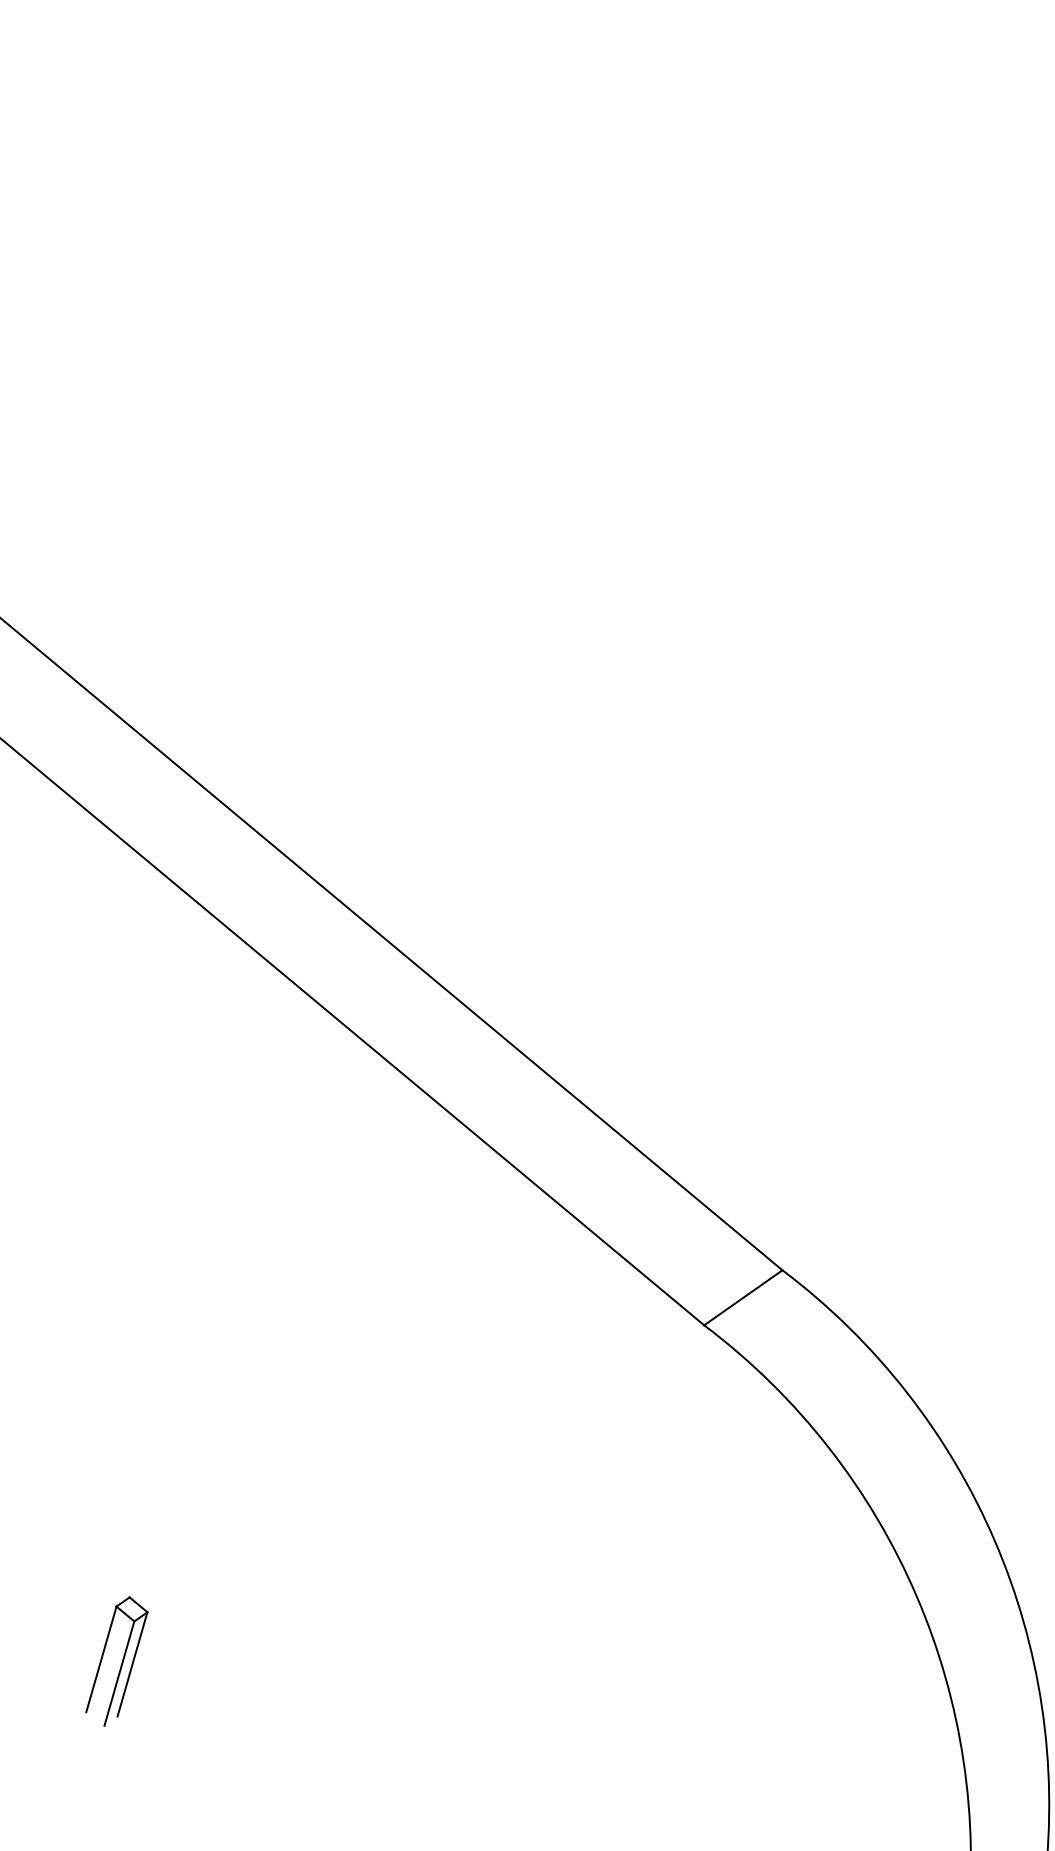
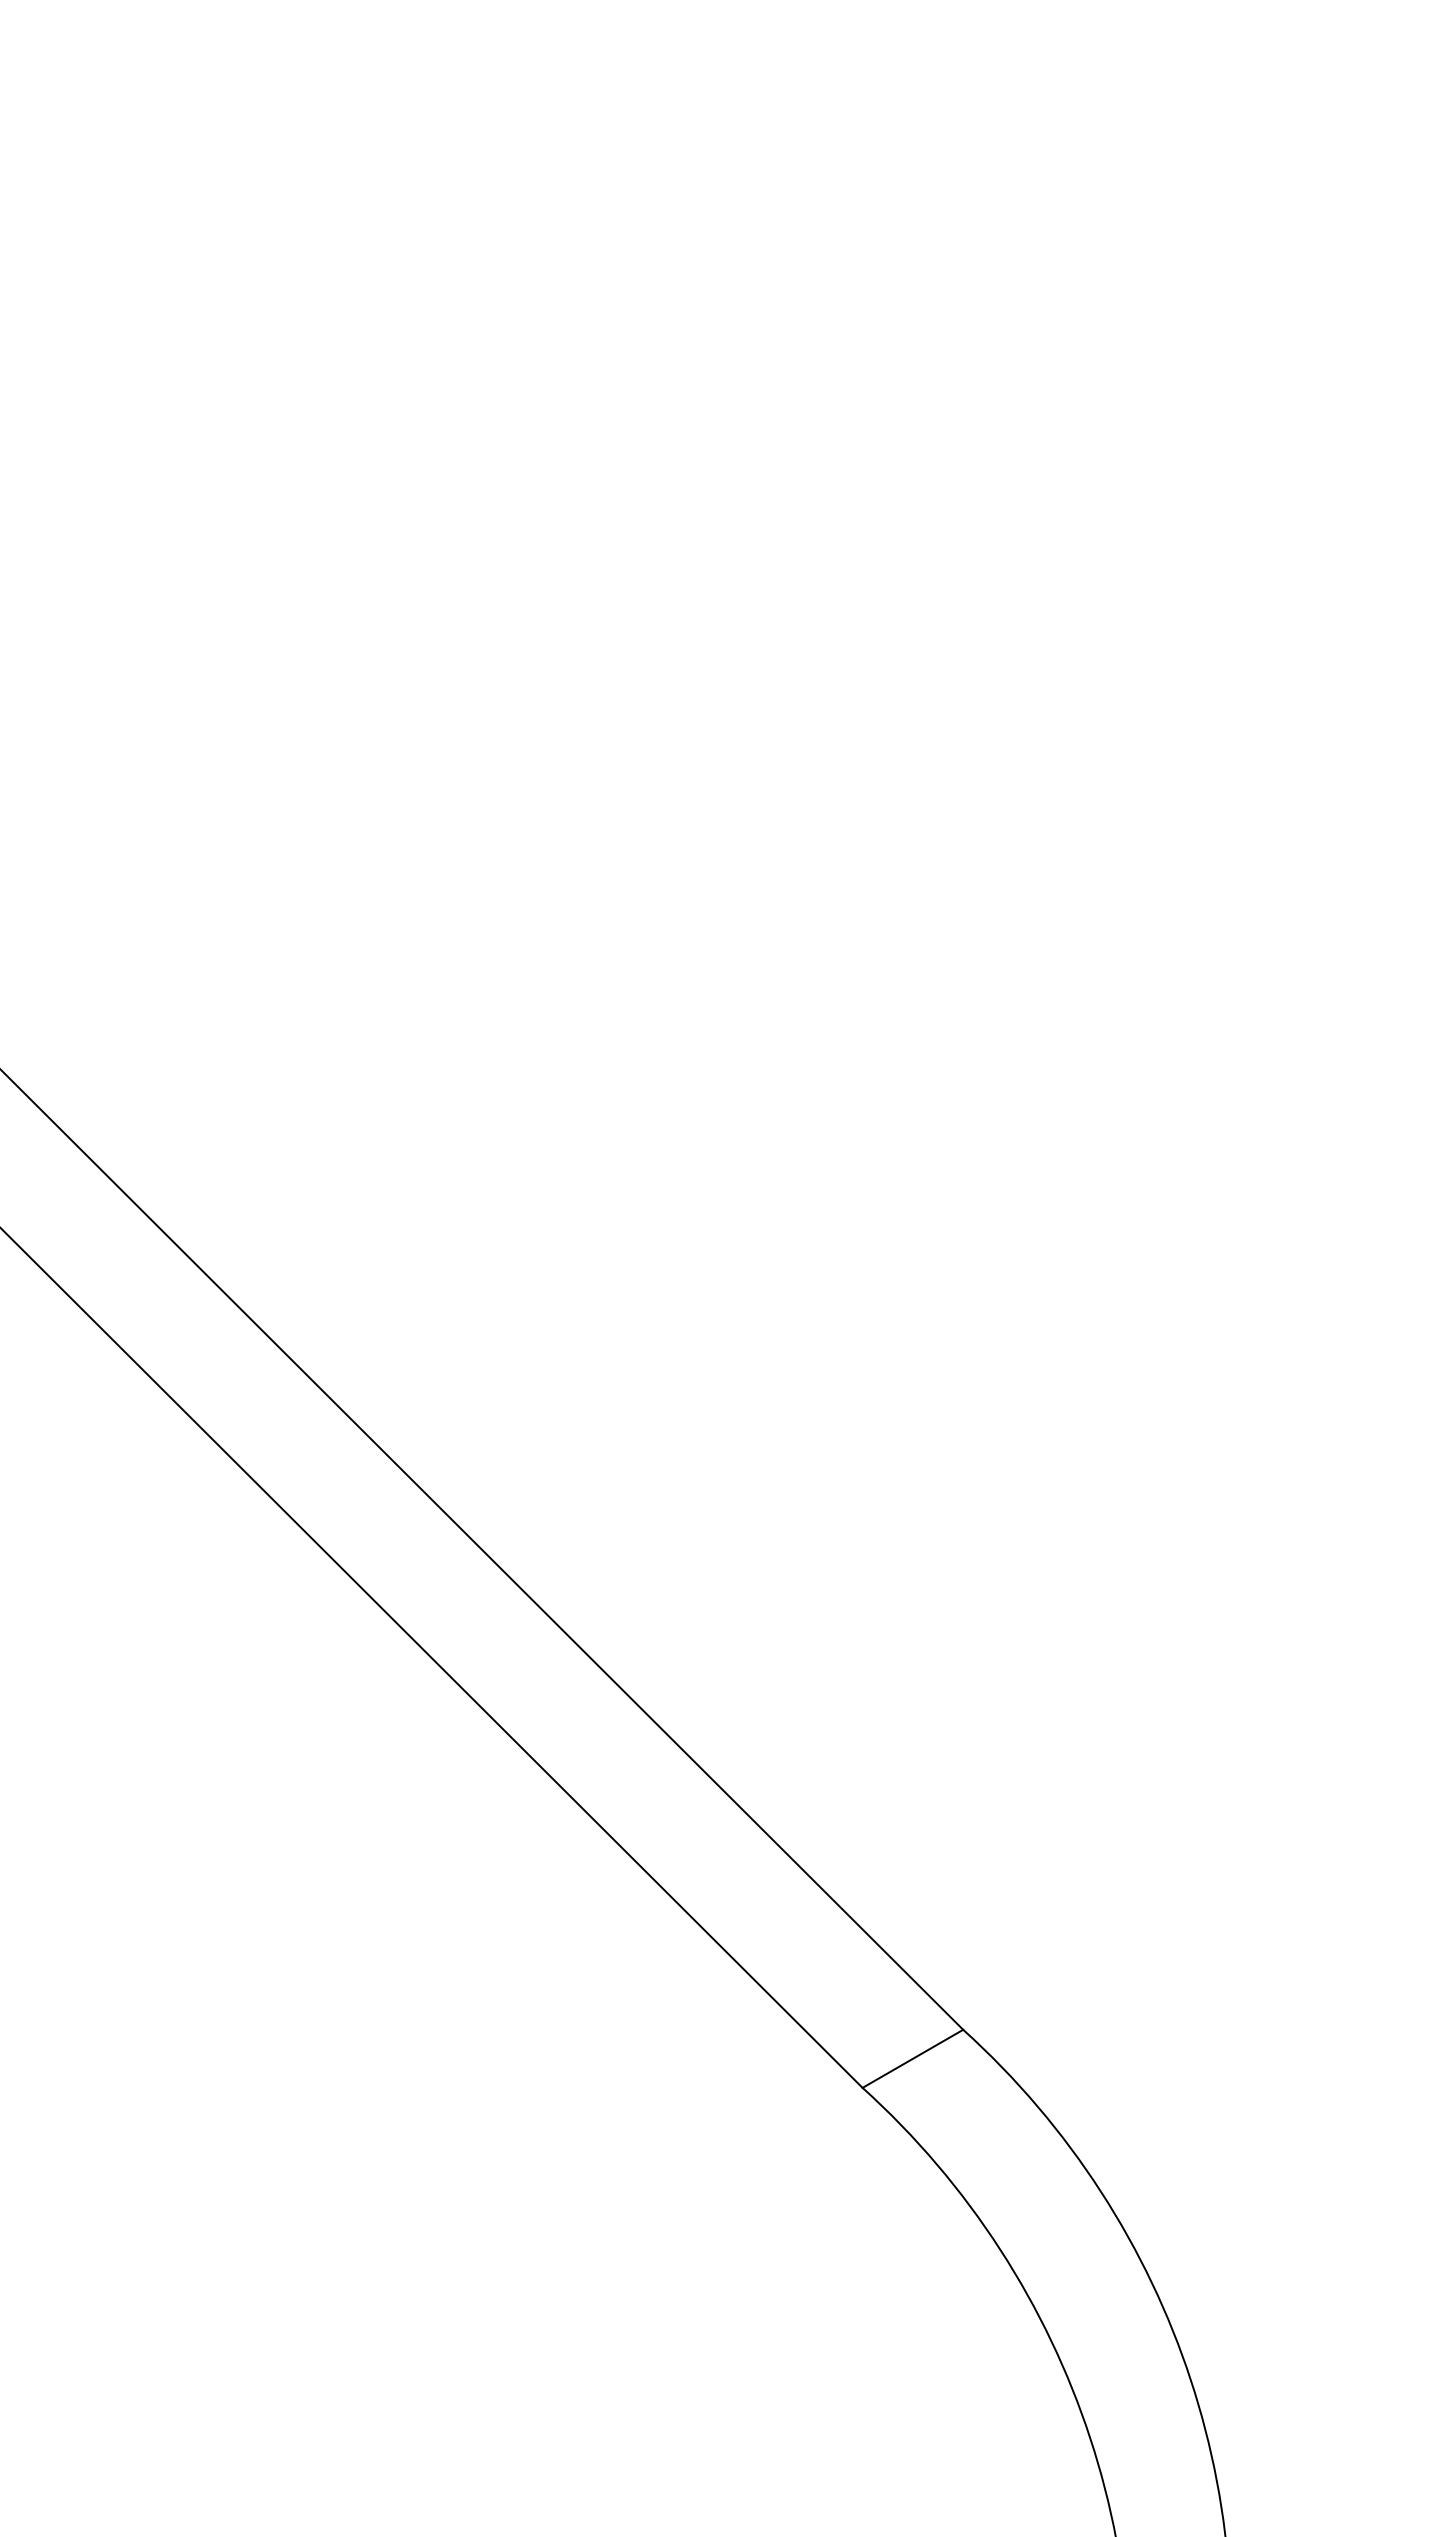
part: (121, 1663) -> (121, 2433), removed

